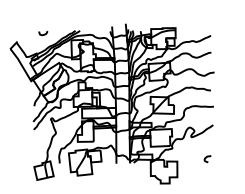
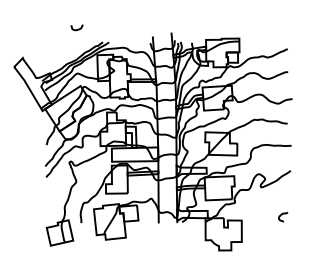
curve: (42, 34) -> (76, 29), moved

